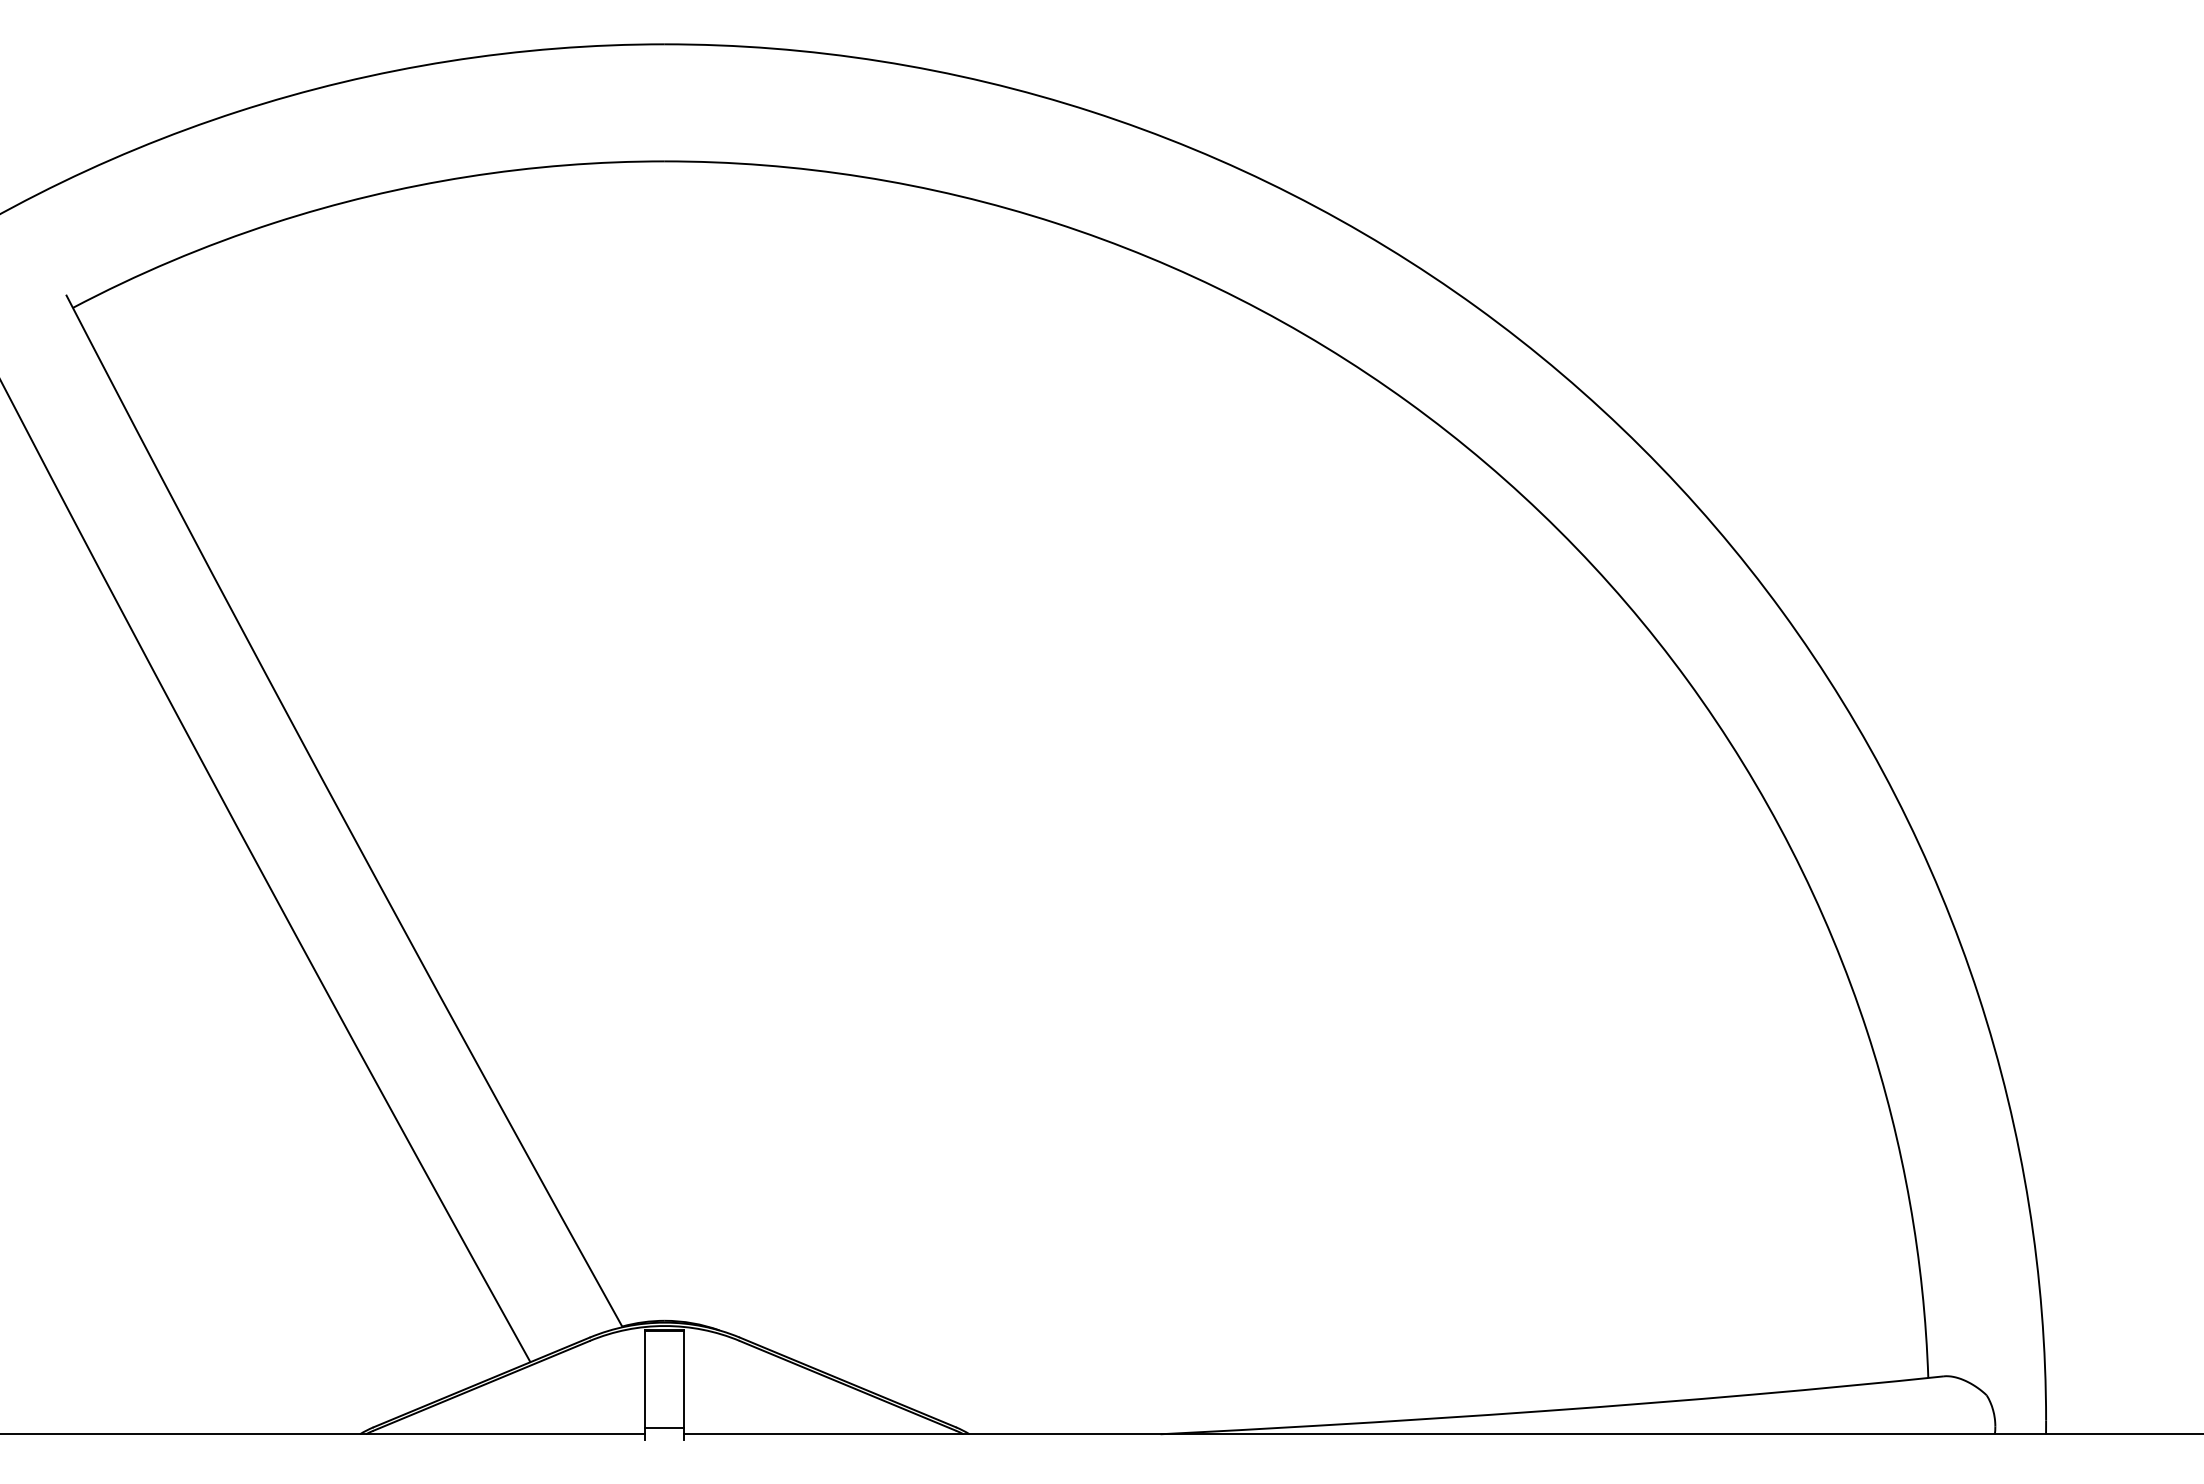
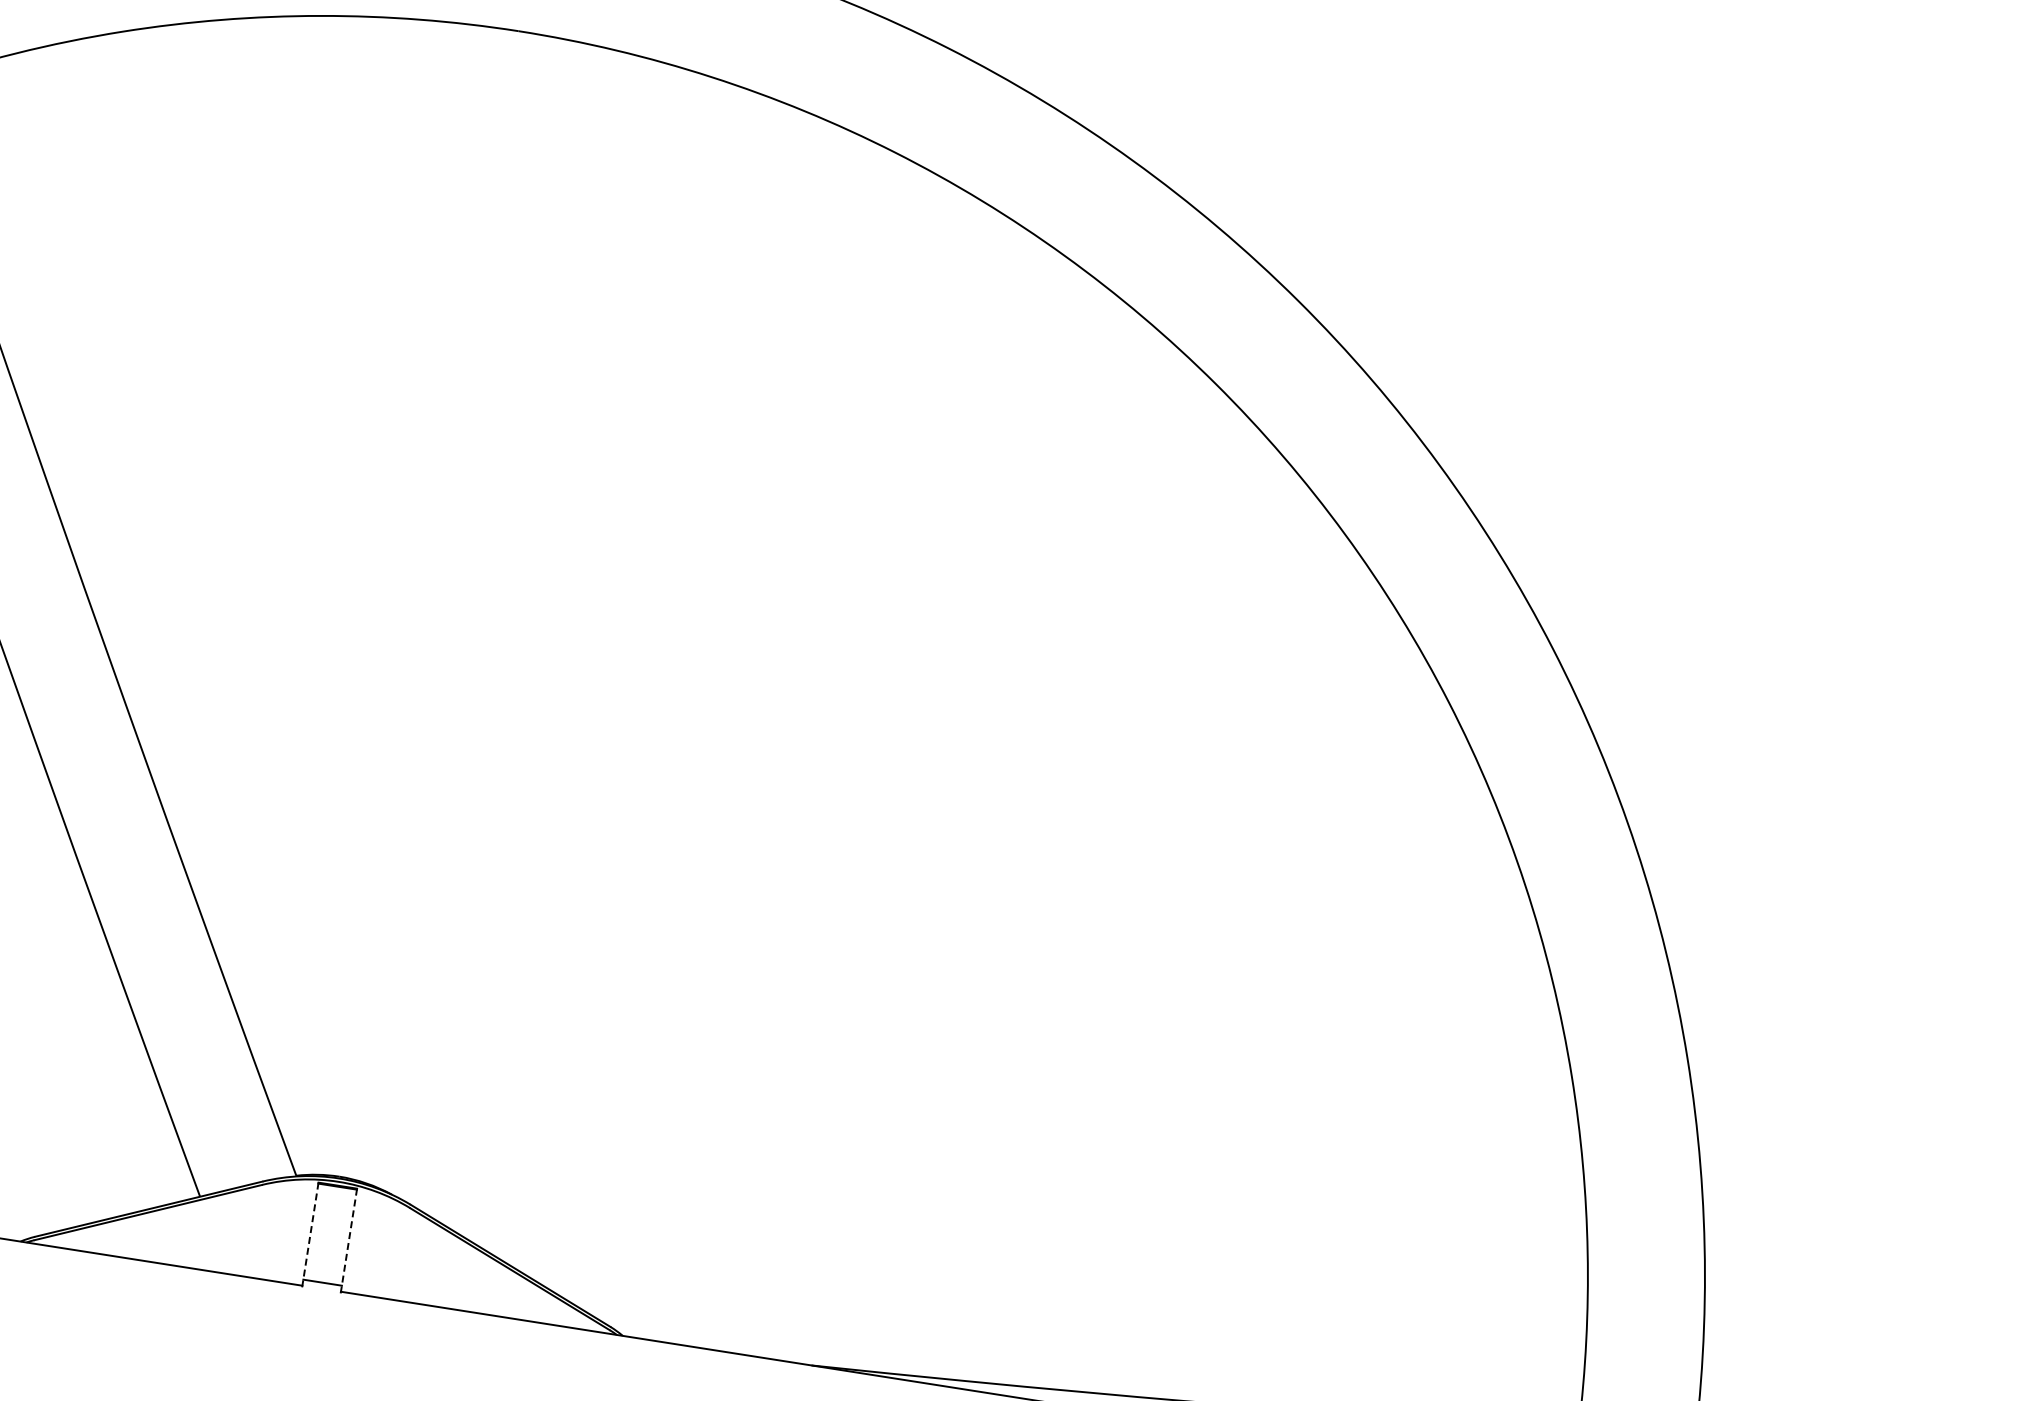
line: (645, 1384) -> (310, 1236), solid -> dashed
line: (684, 1384) -> (348, 1242), solid -> dashed

